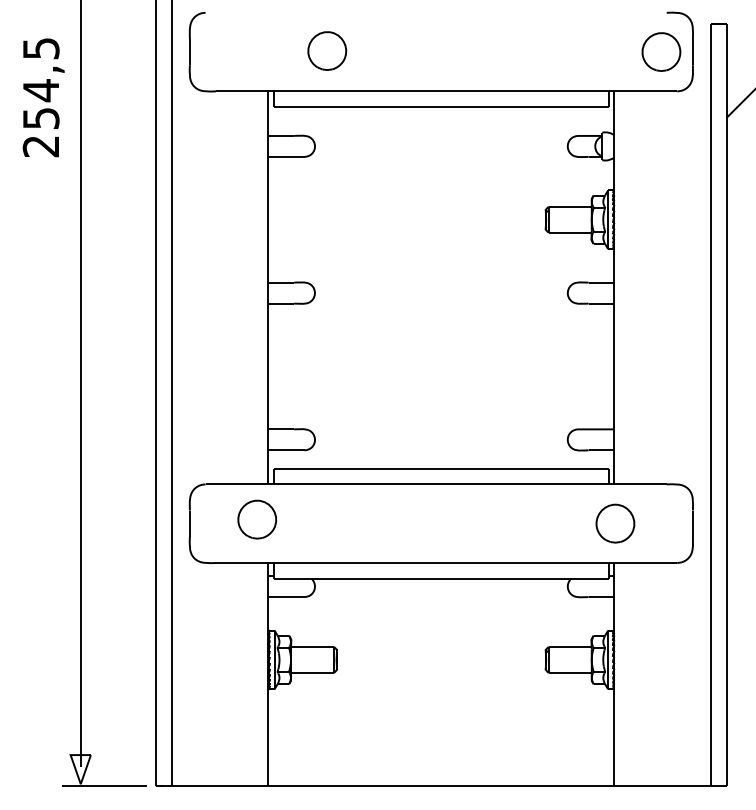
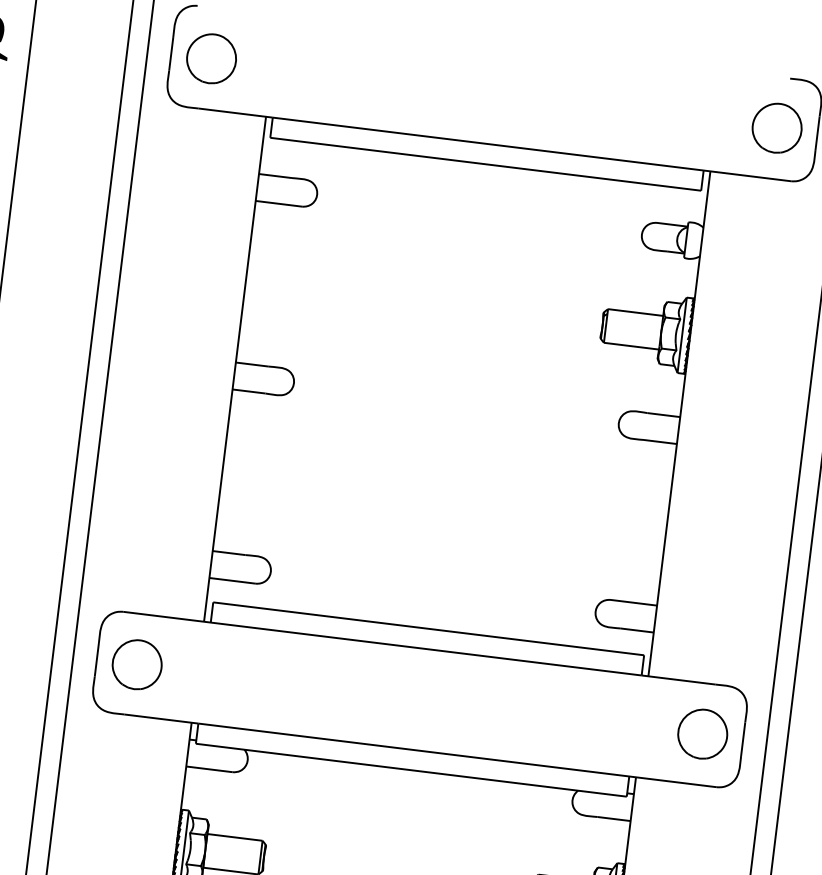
part: (327, 50) -> (211, 58), moved
part: (257, 519) -> (137, 664), moved
part: (615, 523) -> (702, 733), moved

